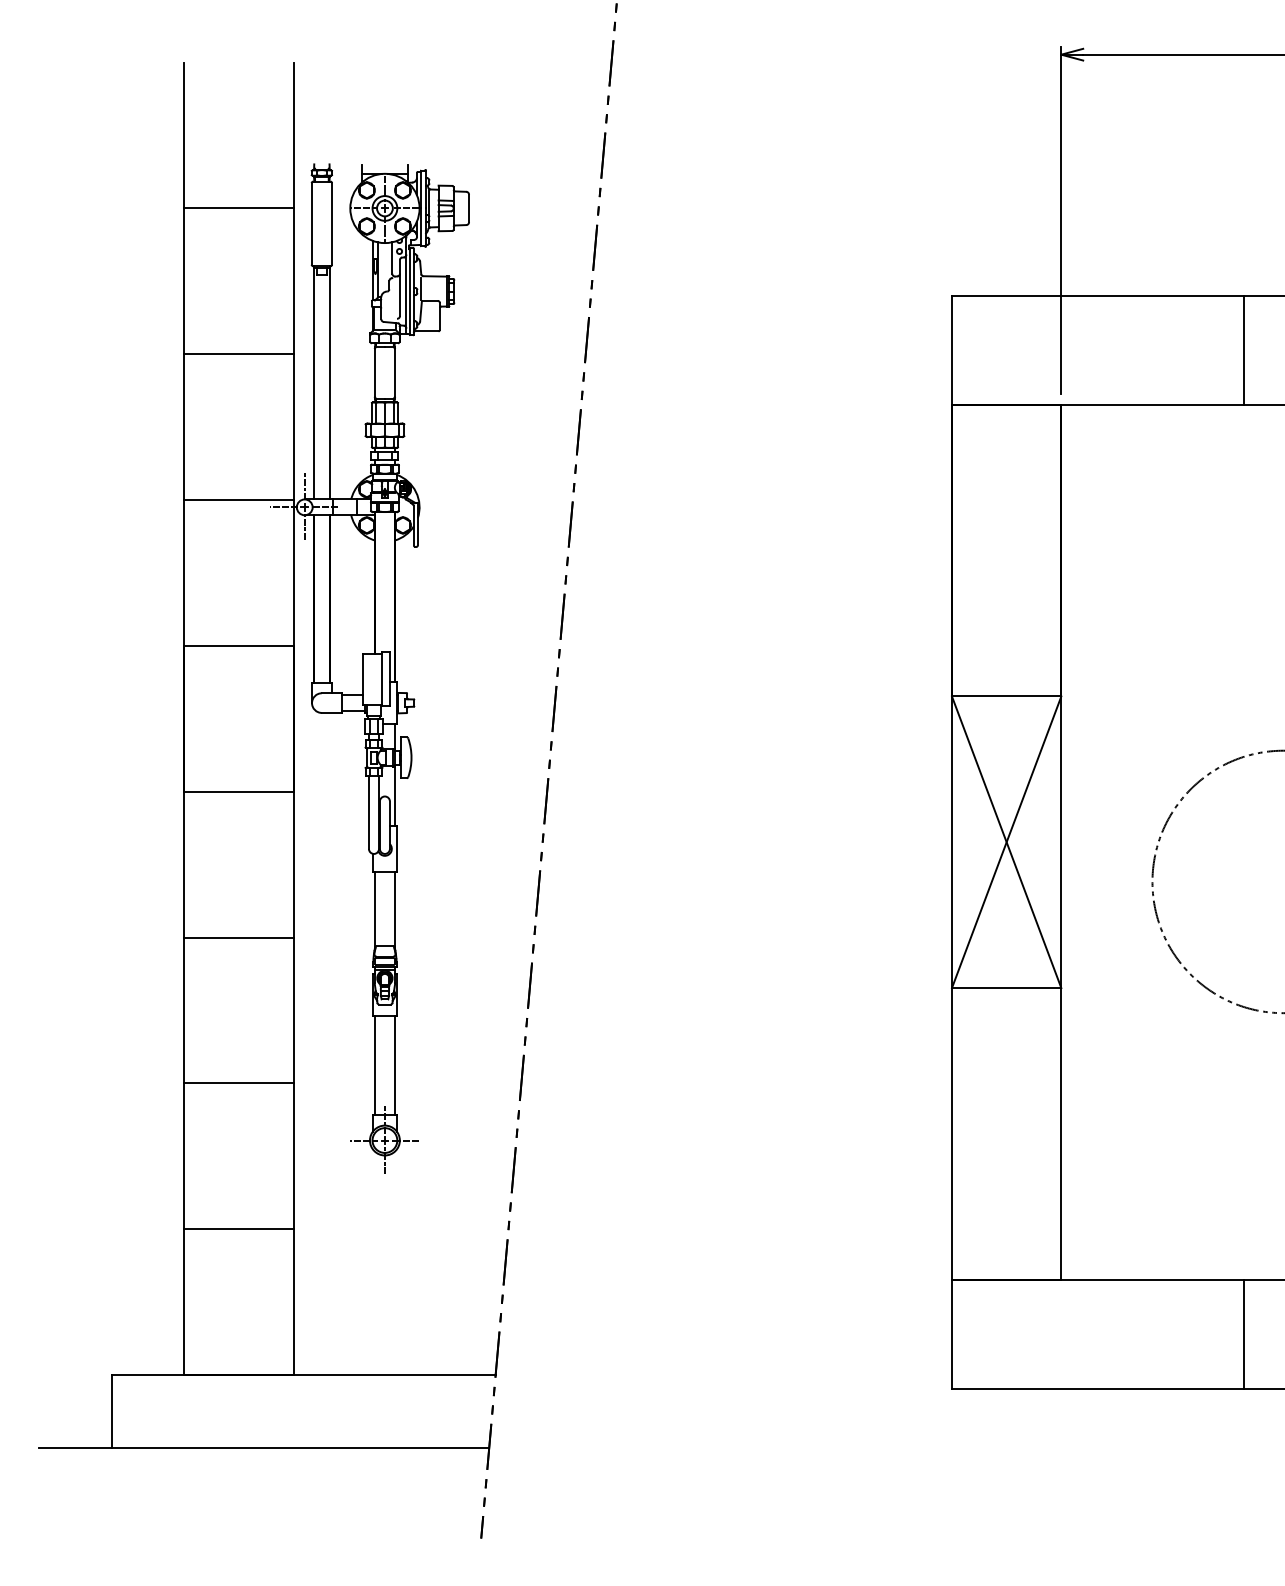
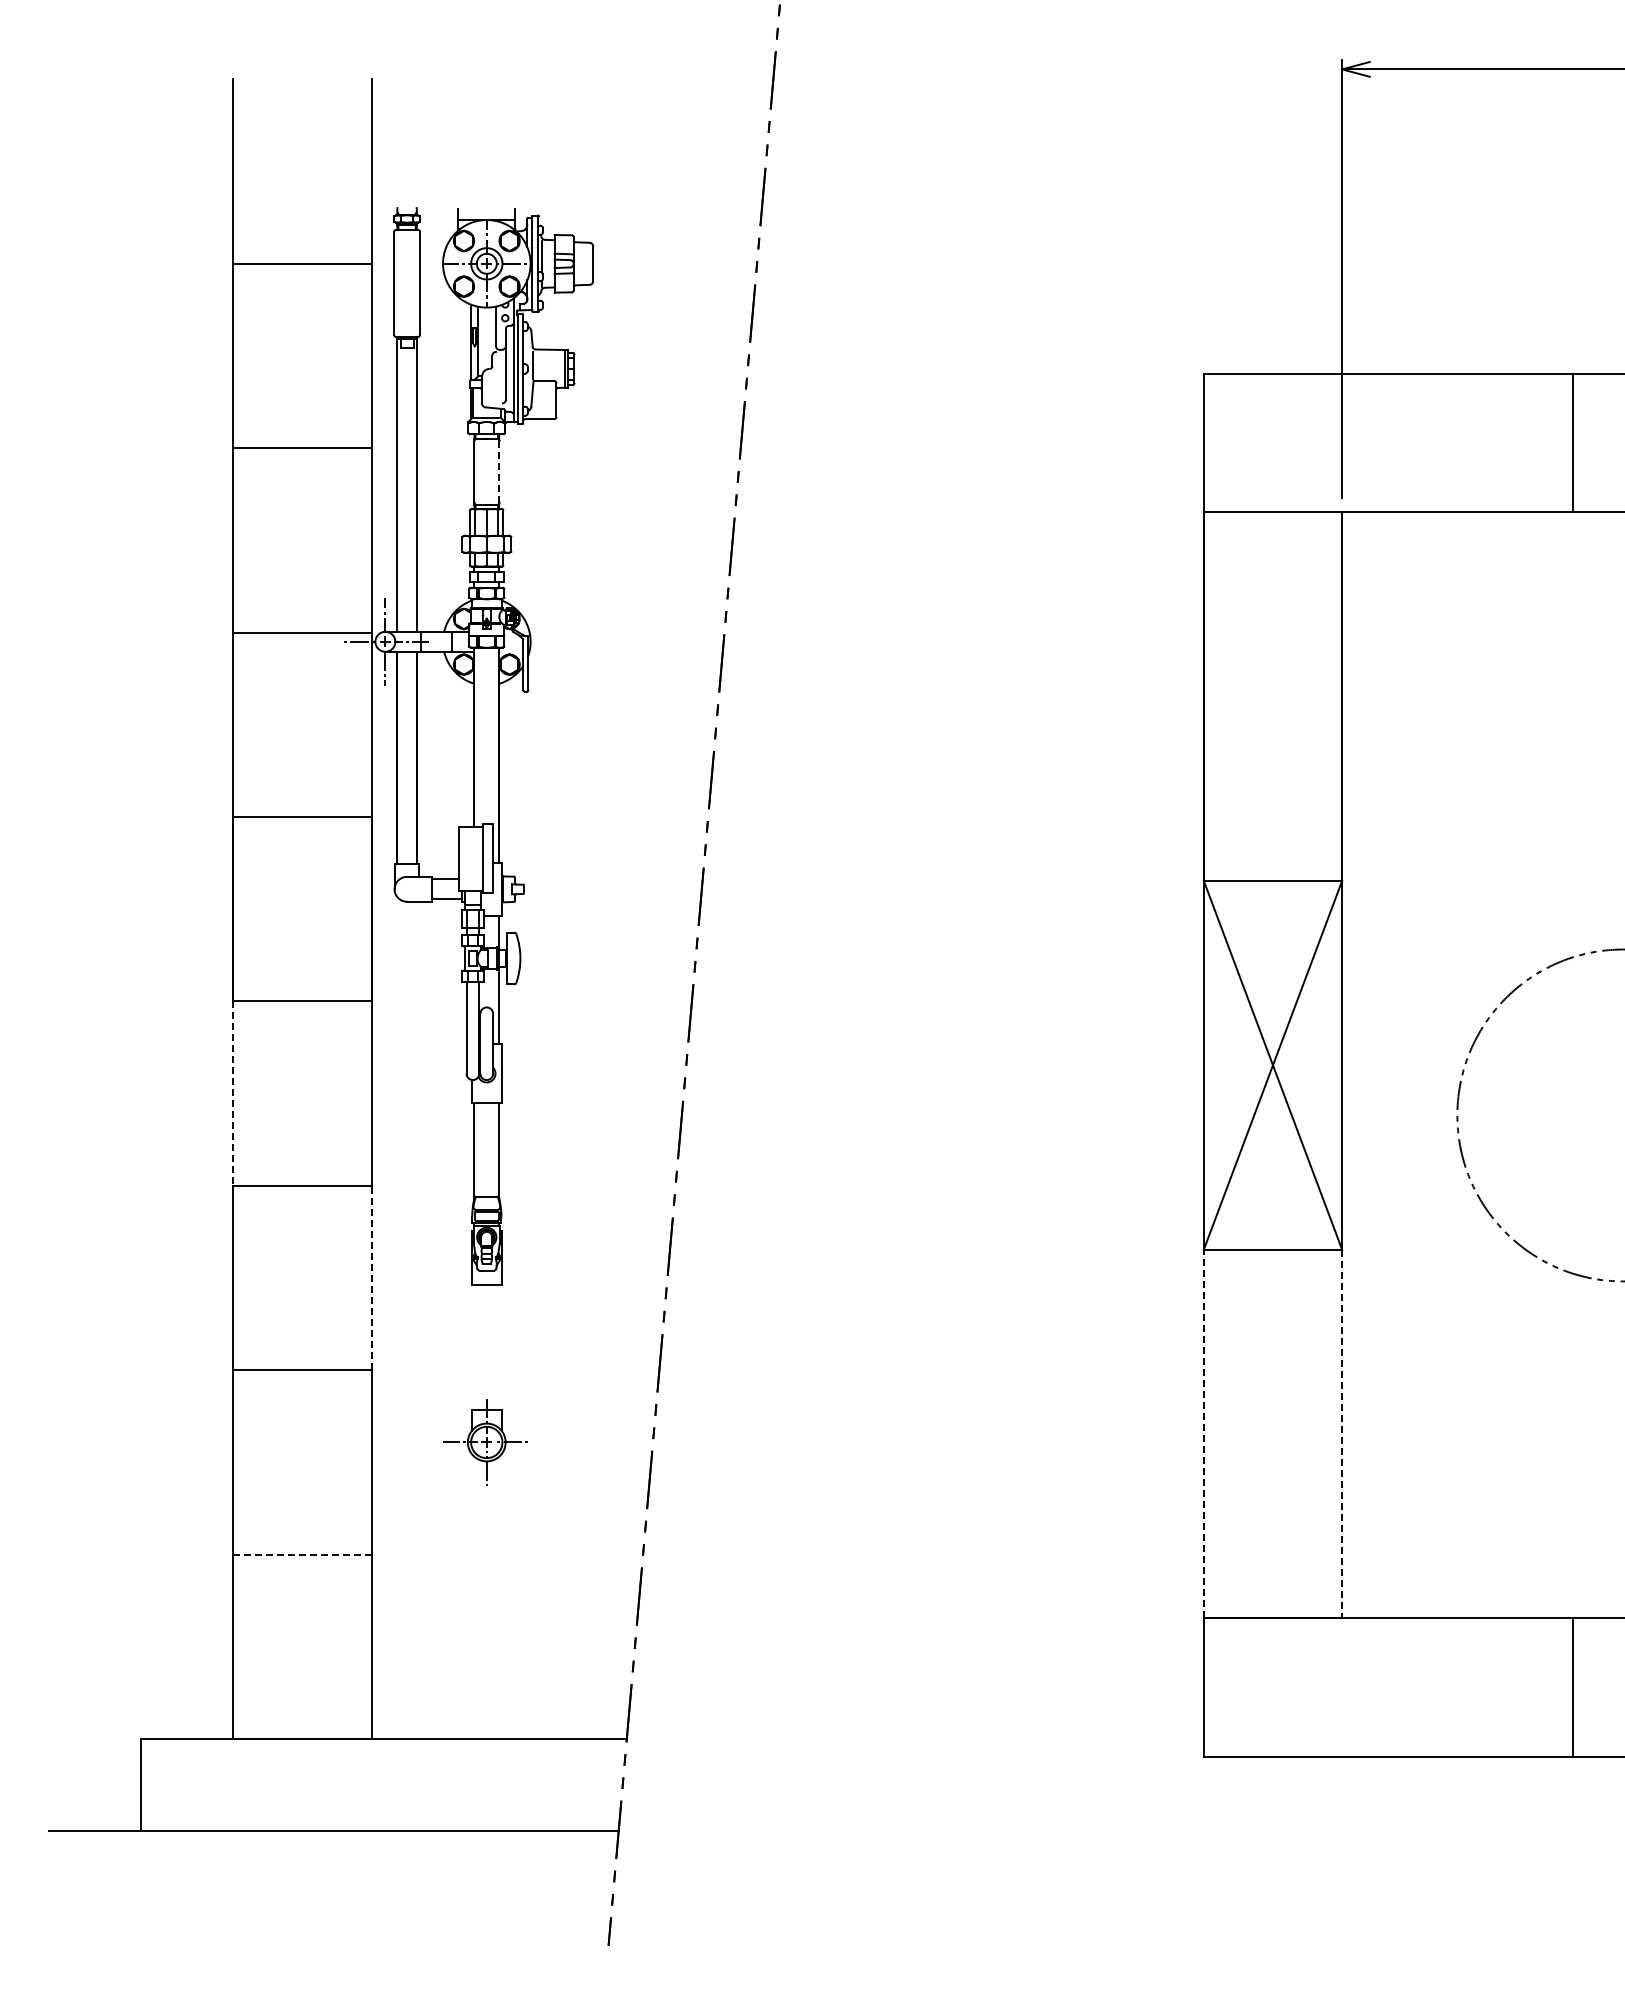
line: (394, 373) -> (499, 472), solid -> dashed
line: (184, 865) -> (233, 1094), solid -> dashed
line: (293, 1010) -> (371, 1277), solid -> dashed
line: (375, 1065) -> (474, 1347), removed
line: (394, 1065) -> (499, 1347), removed
line: (951, 1133) -> (1203, 1433), solid -> dashed
line: (1061, 1134) -> (1342, 1434), solid -> dashed
line: (238, 1229) -> (301, 1554), solid -> dashed

